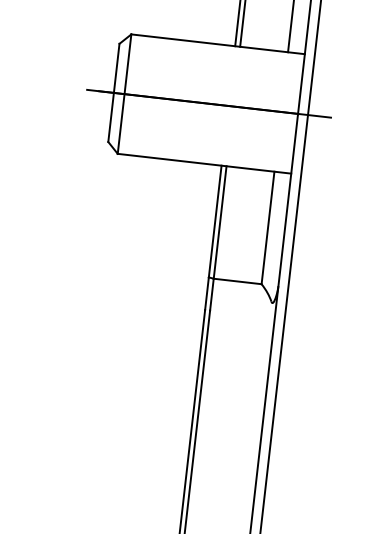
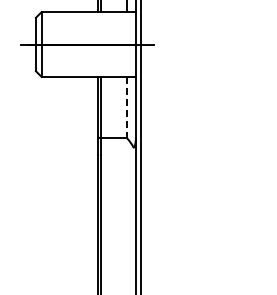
line: (267, 227) -> (126, 107), solid -> dashed

